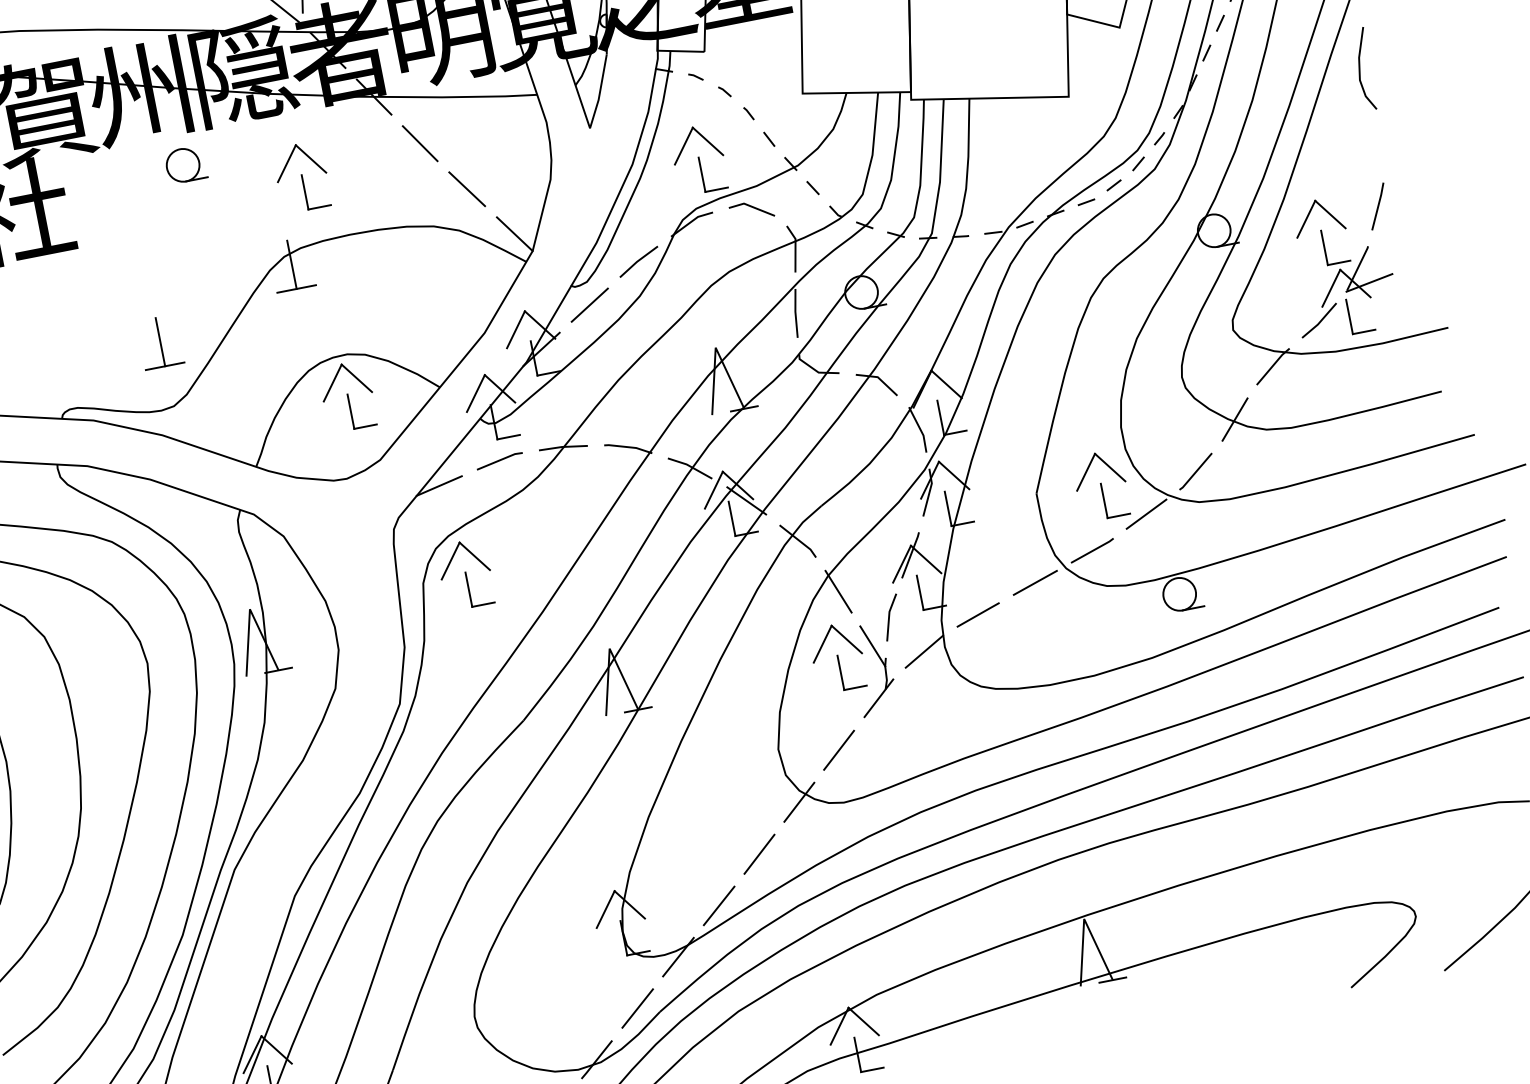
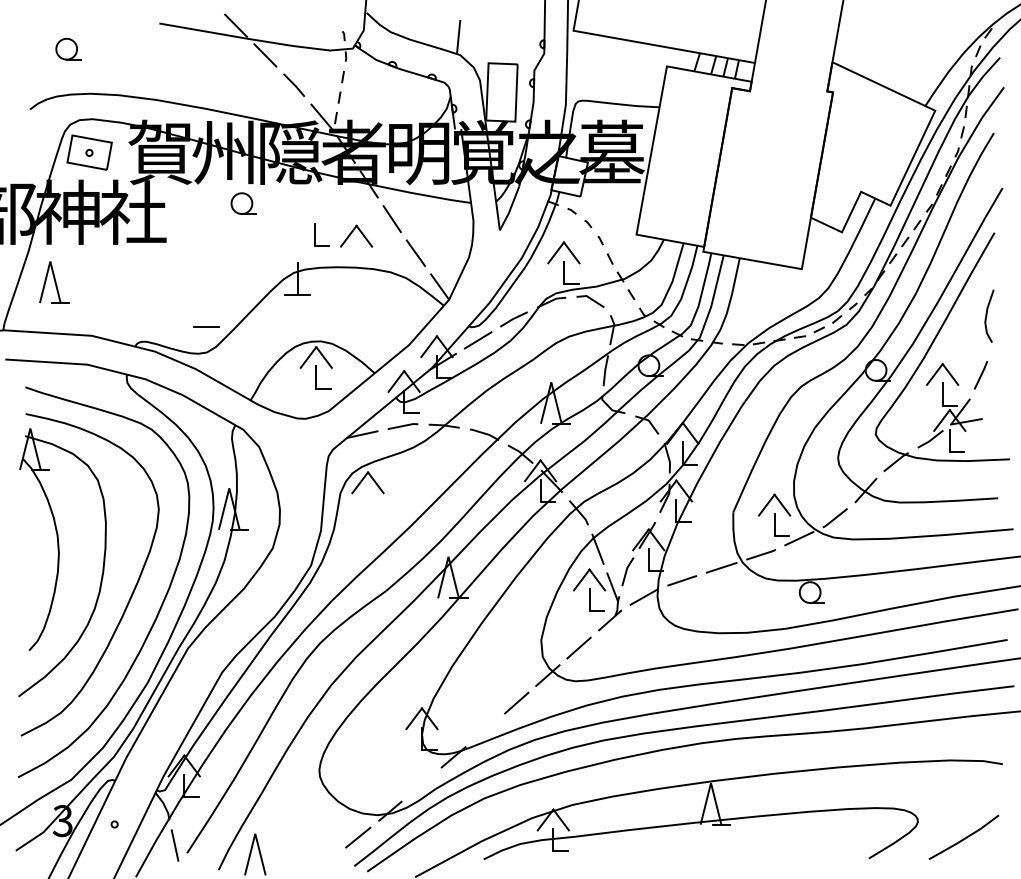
line: (1361, 68) -> (987, 315), moved
part: (298, 160) -> (356, 235), moved
line: (160, 341) -> (206, 310), removed
part: (469, 589) -> (368, 502), removed
line: (719, 906) -> (485, 730), removed
line: (636, 1008) -> (421, 784), removed

